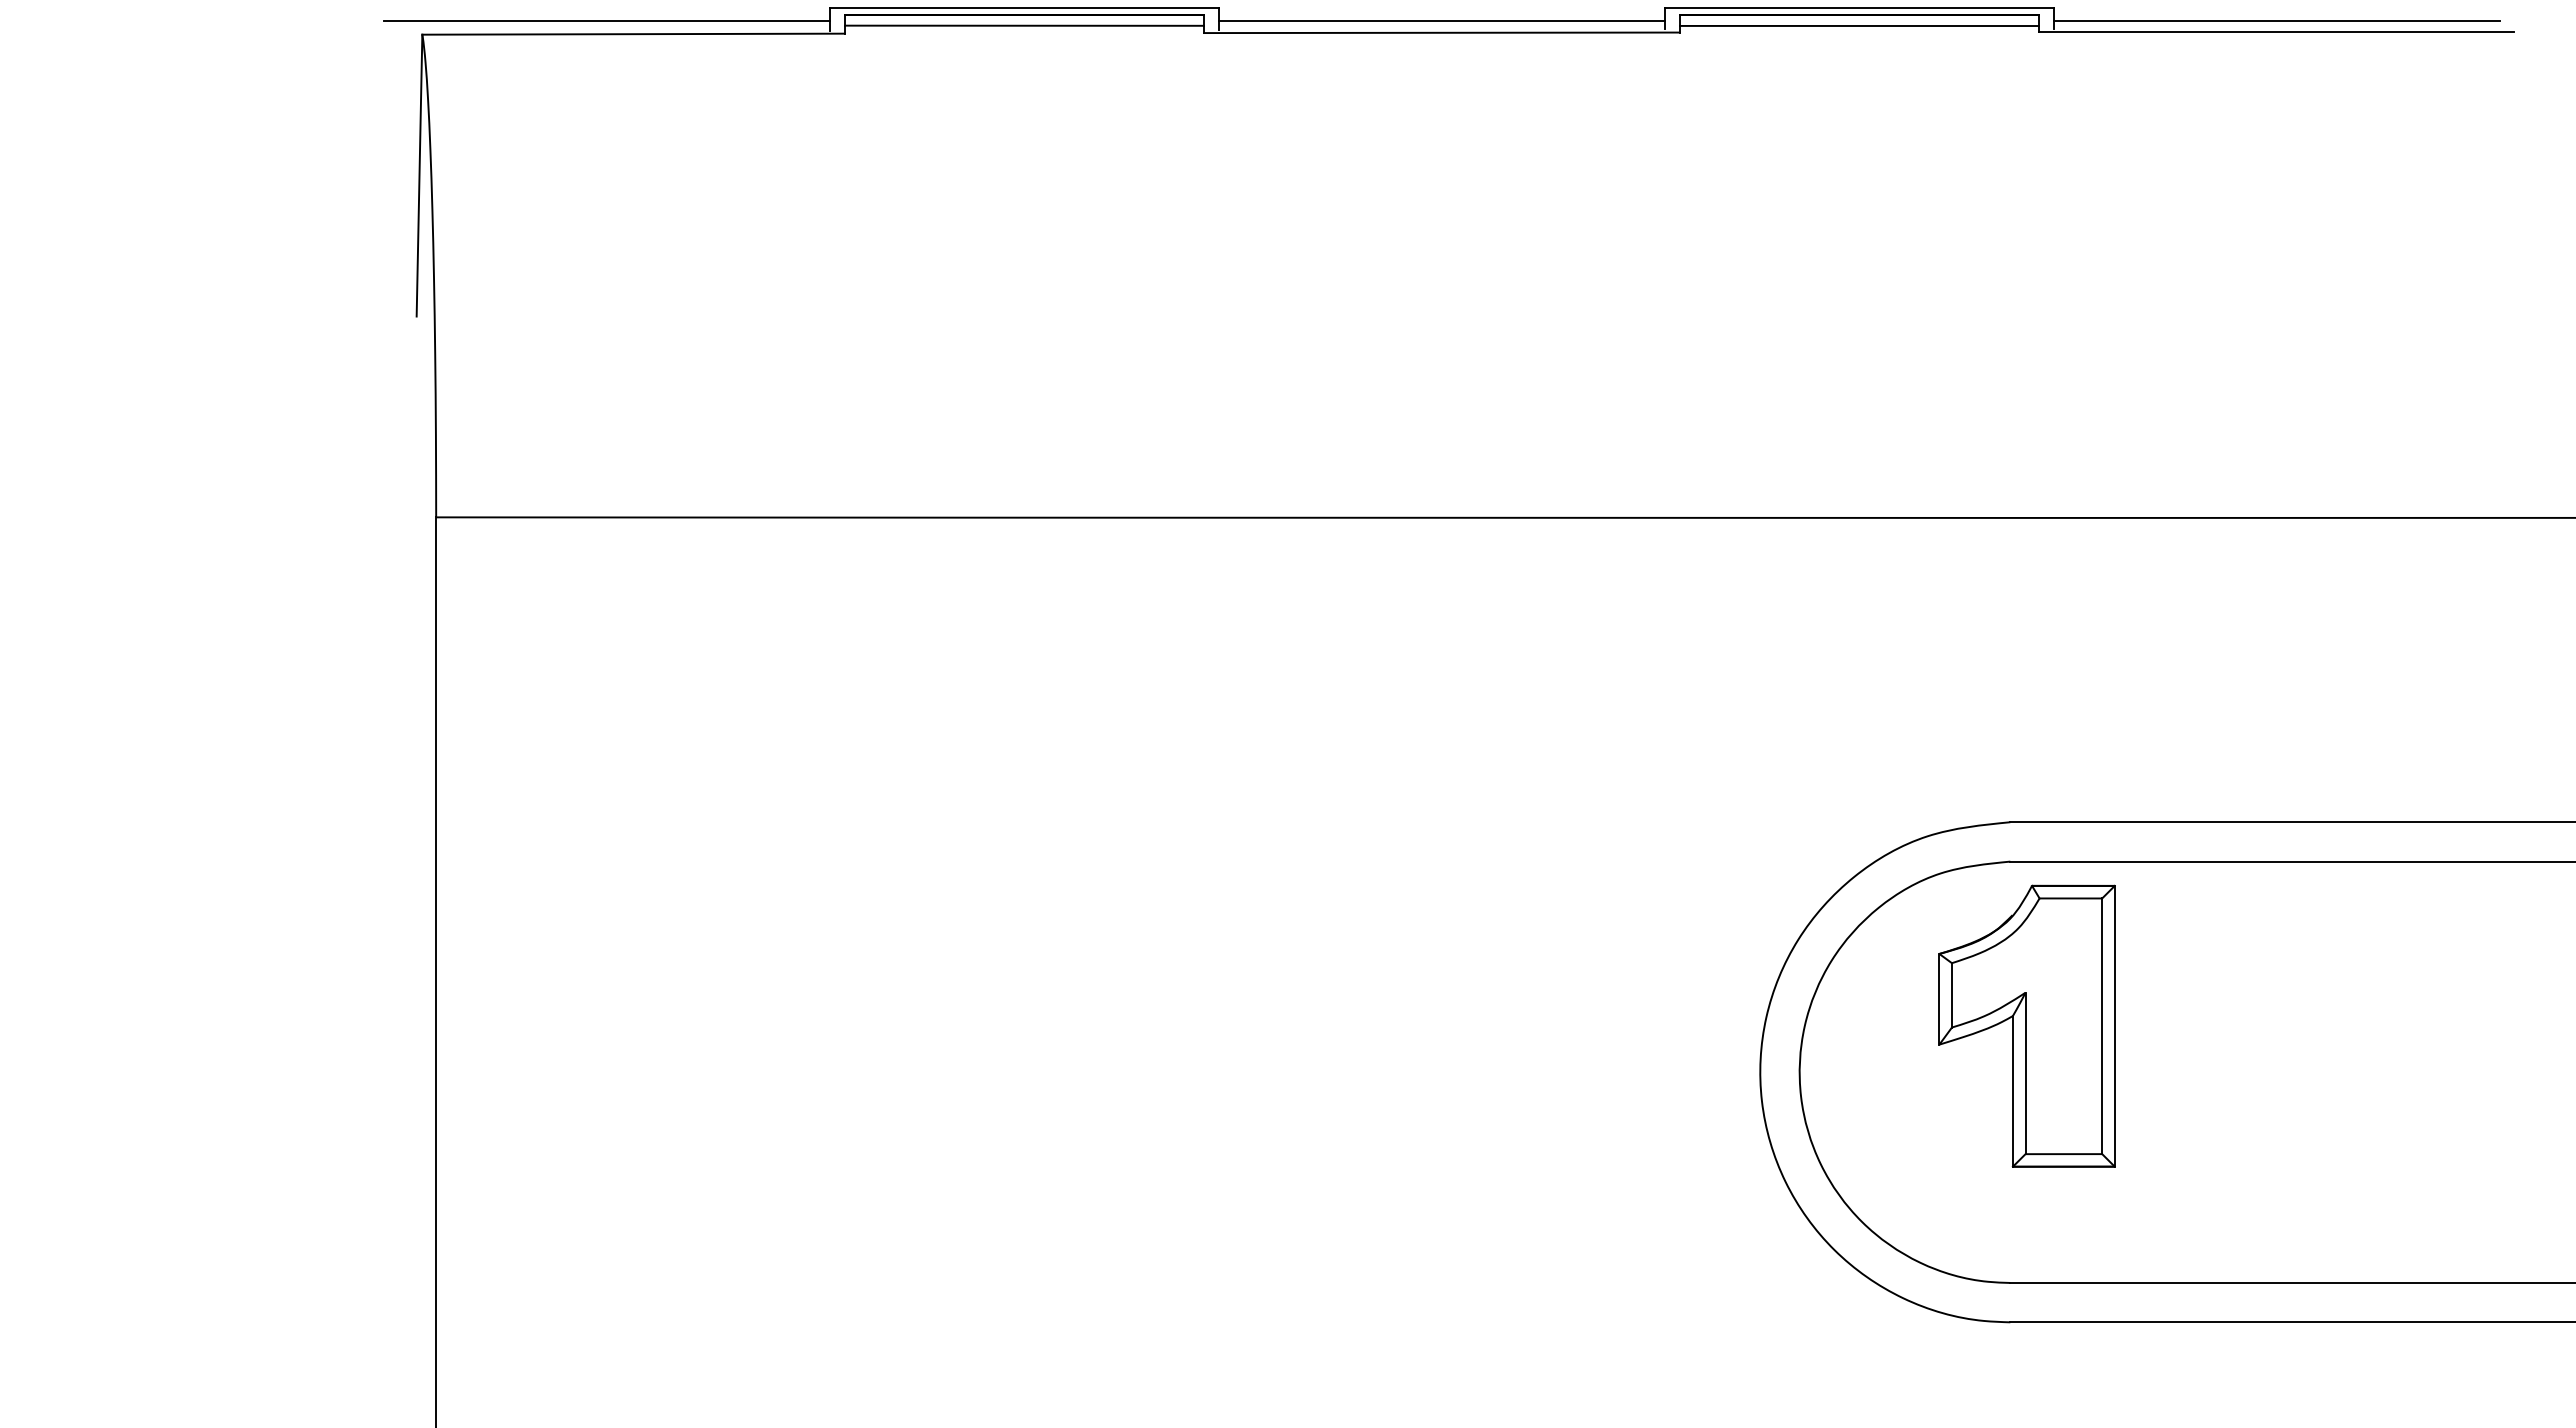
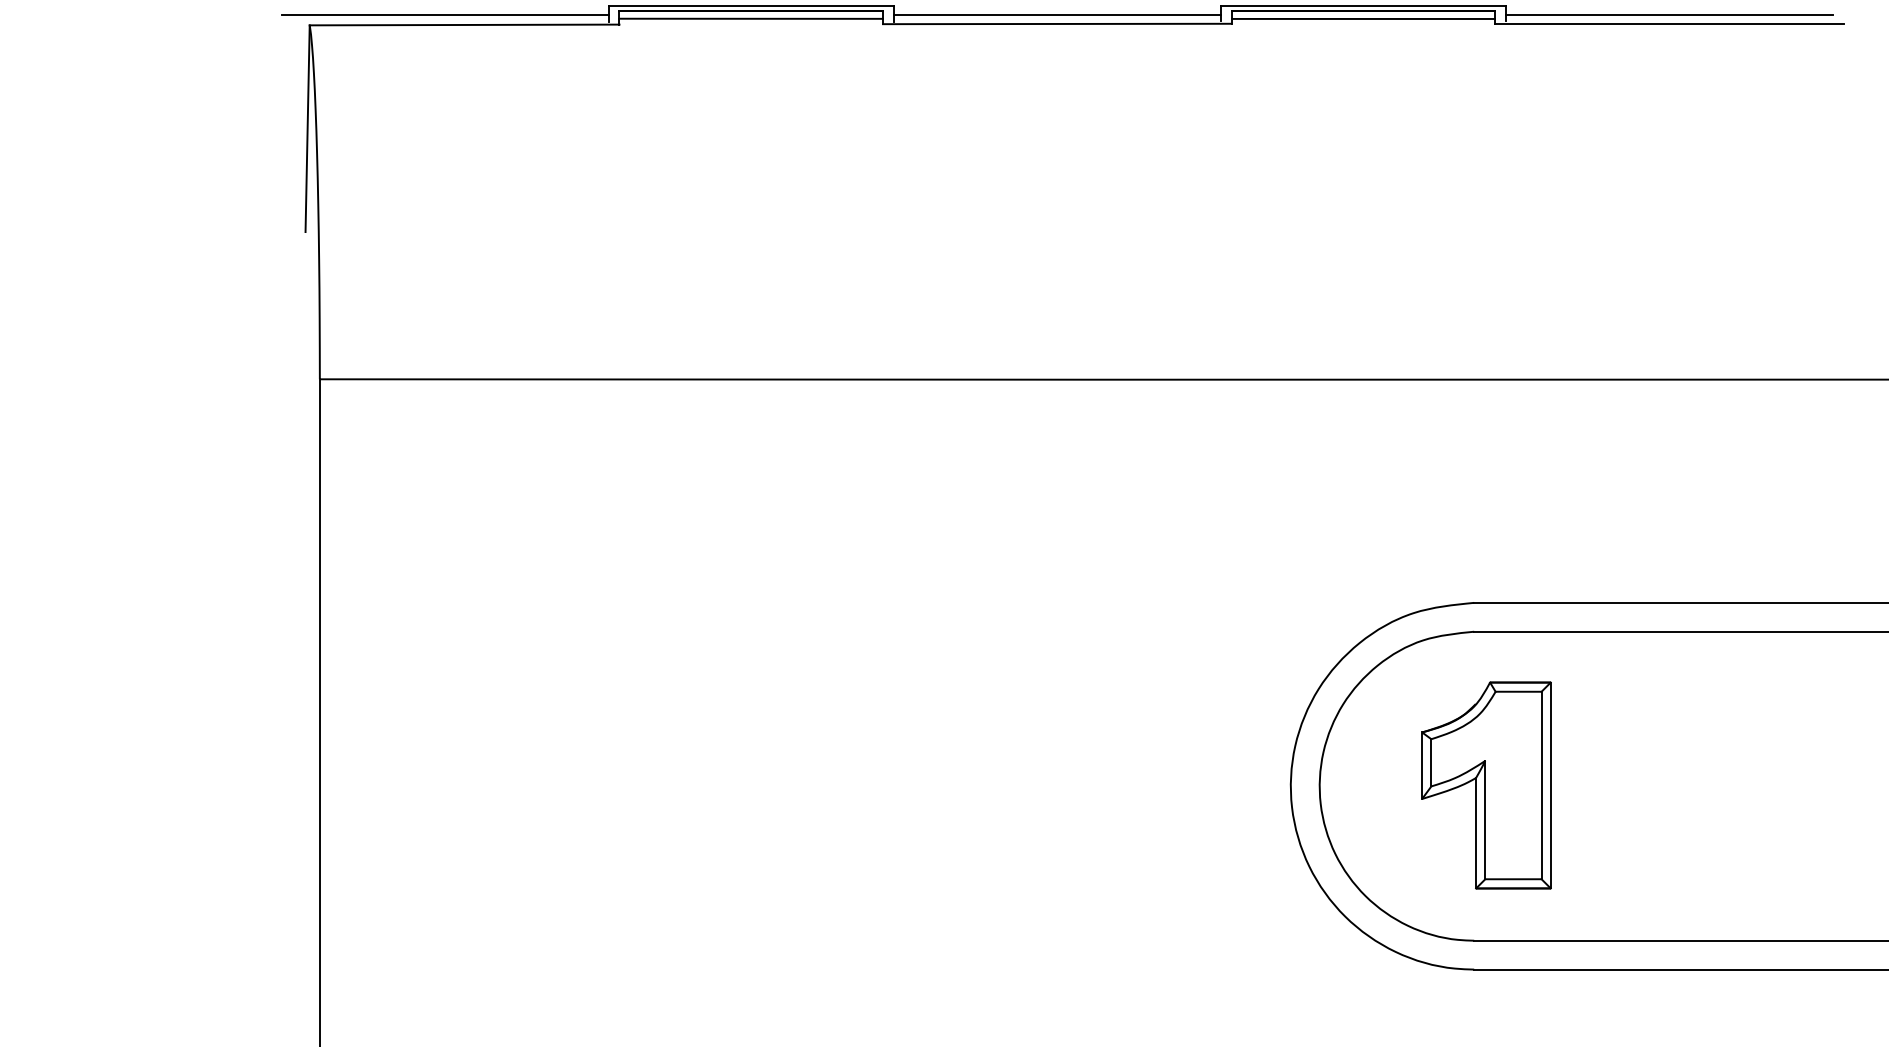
part: (2026, 1025) -> (1486, 784), moved

